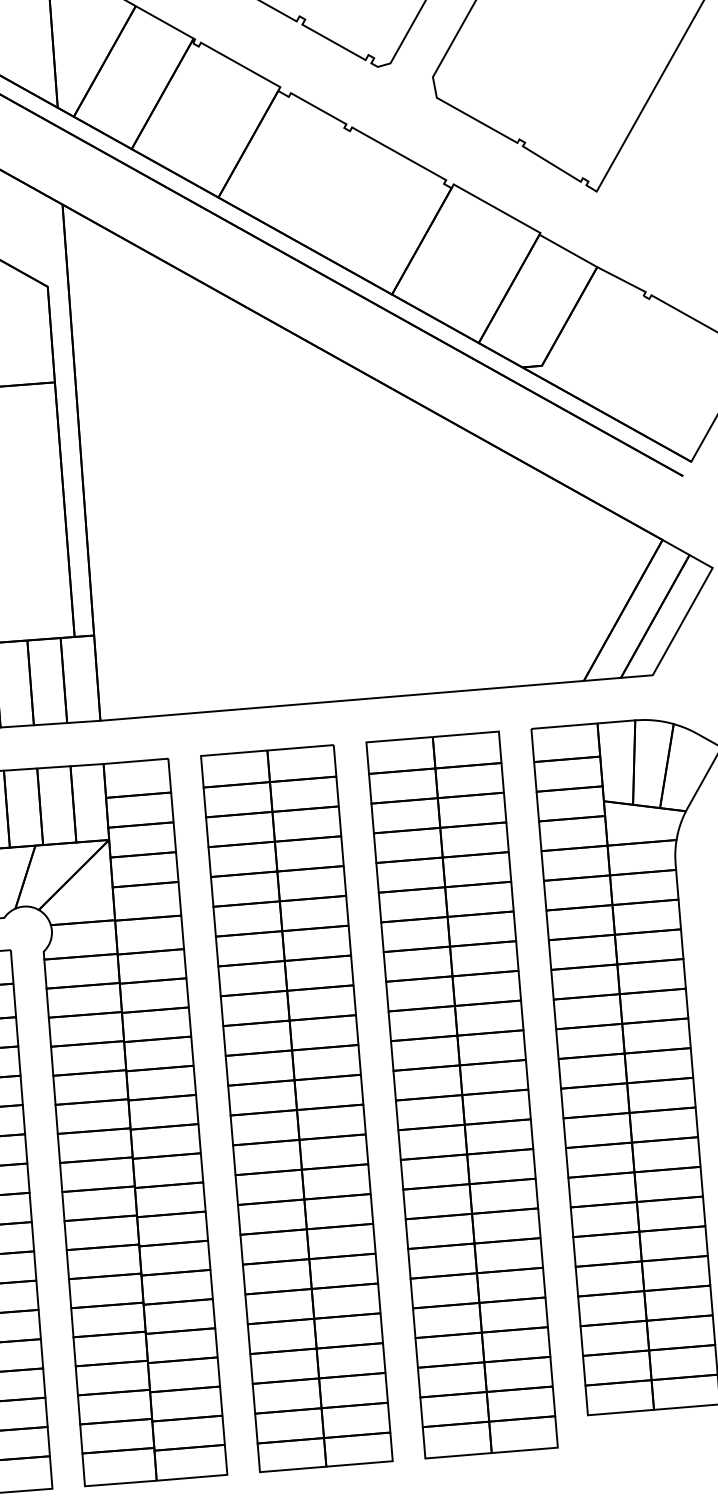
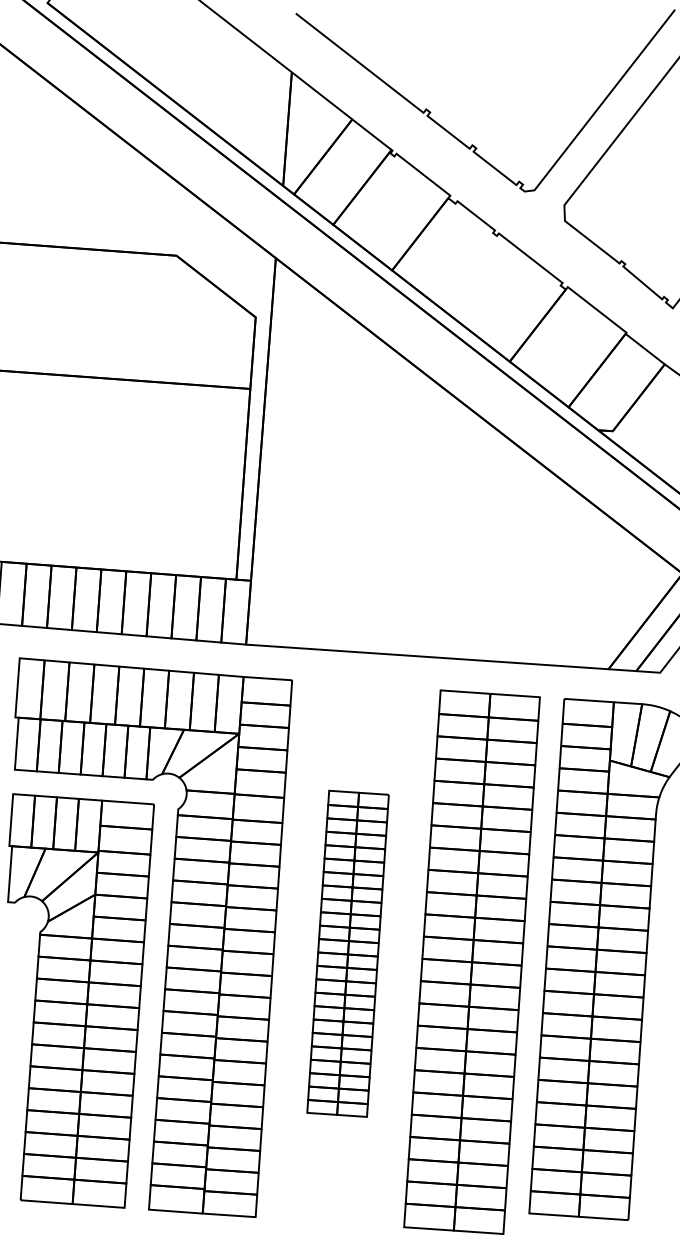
part: (295, 1108) -> (347, 953), size x0.6

